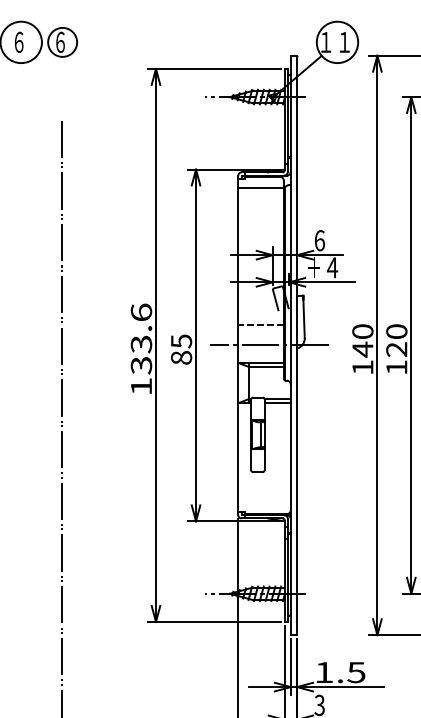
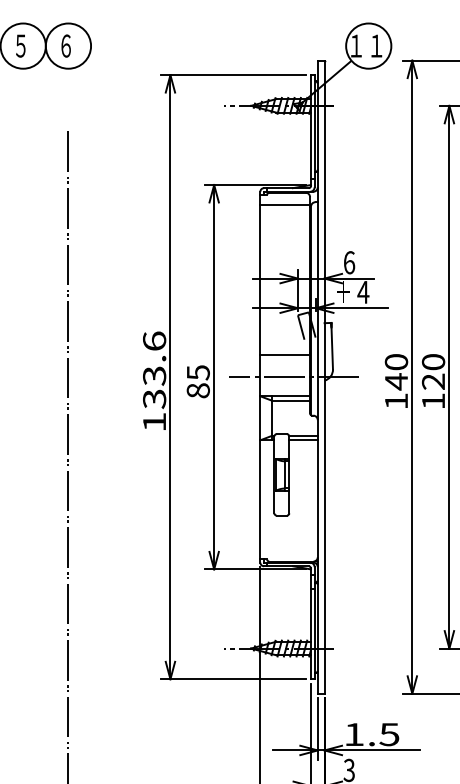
text: (18, 41) -> (20, 45), ６ -> ５
circle: (62, 41) -> (68, 45), size x1.43
line: (261, 324) -> (285, 354), dashed -> solid

